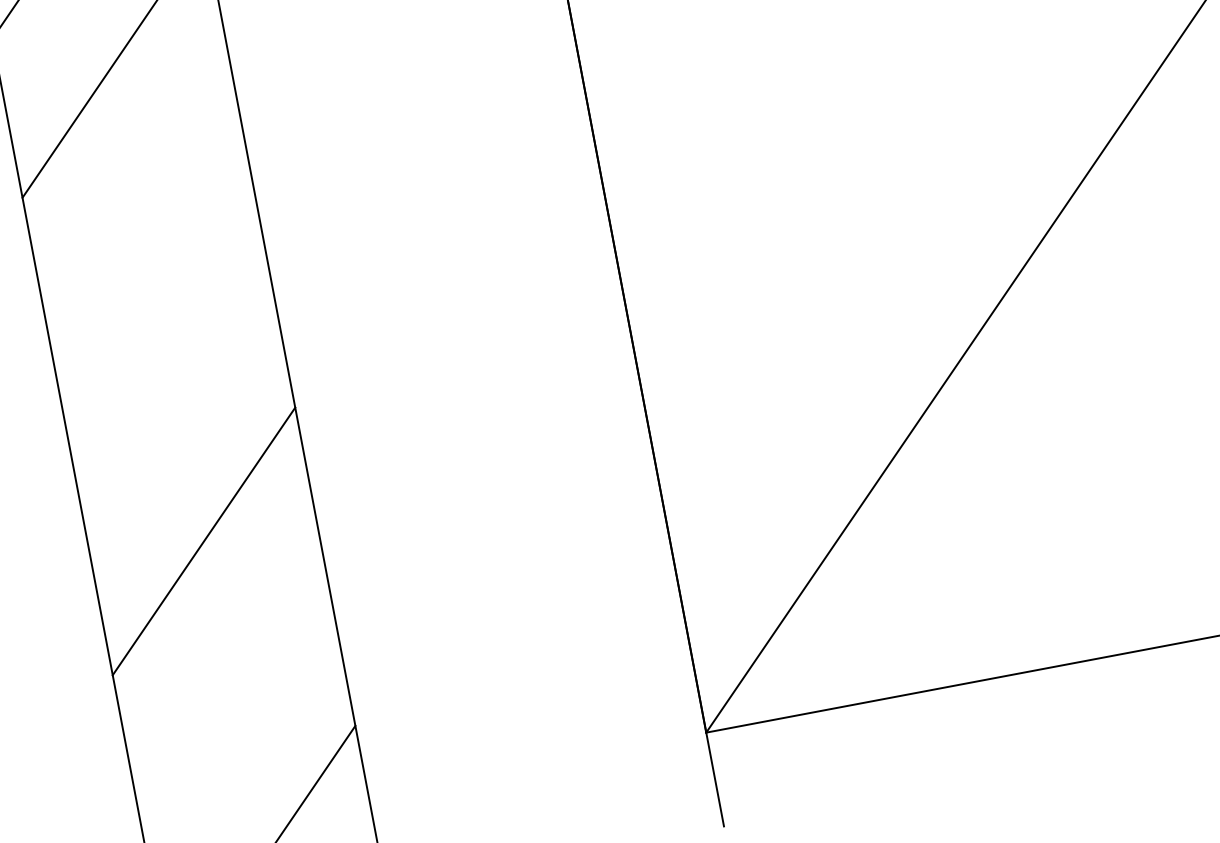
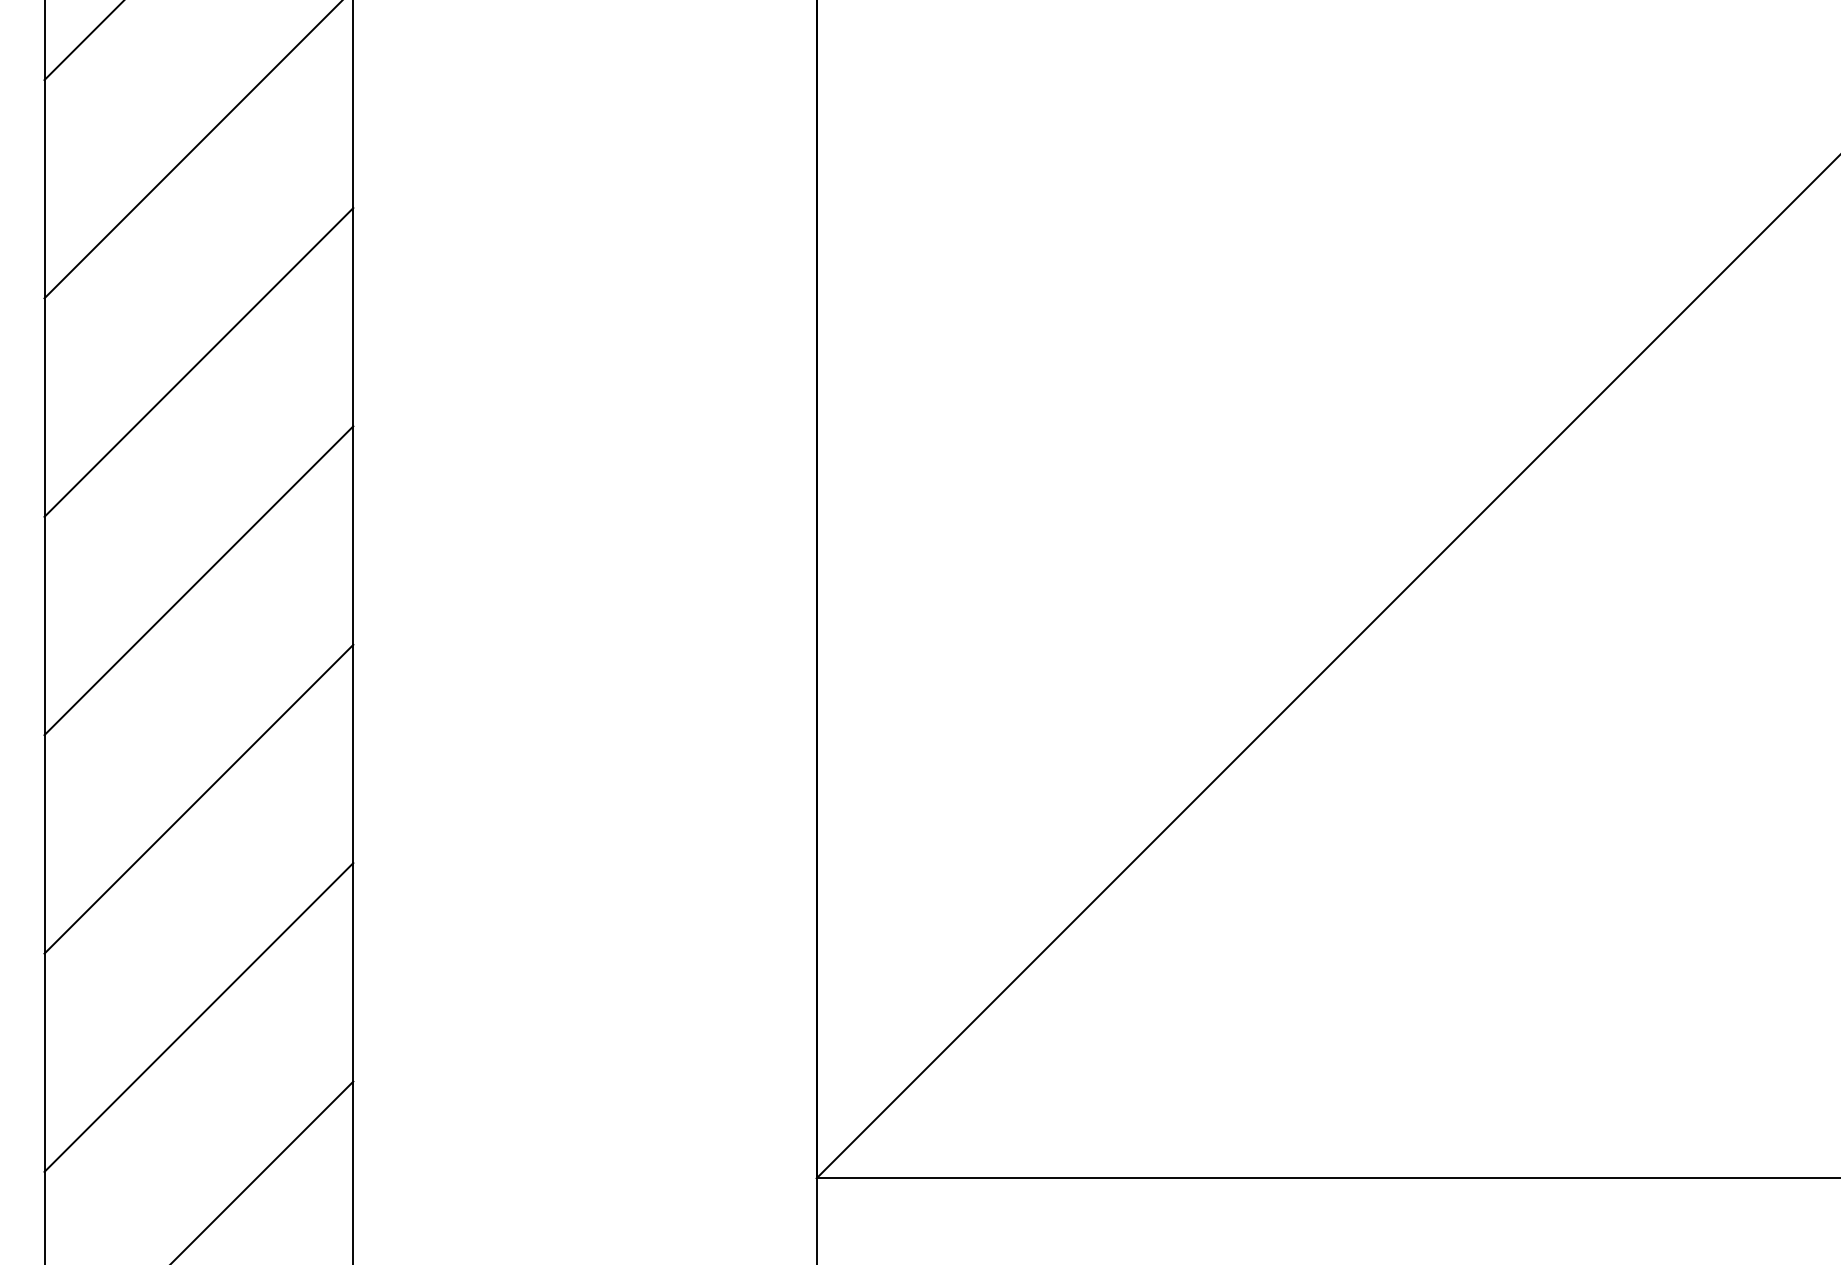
line: (143, 223) -> (198, 362), added
line: (173, 382) -> (198, 580), added
line: (233, 700) -> (198, 1017), added

